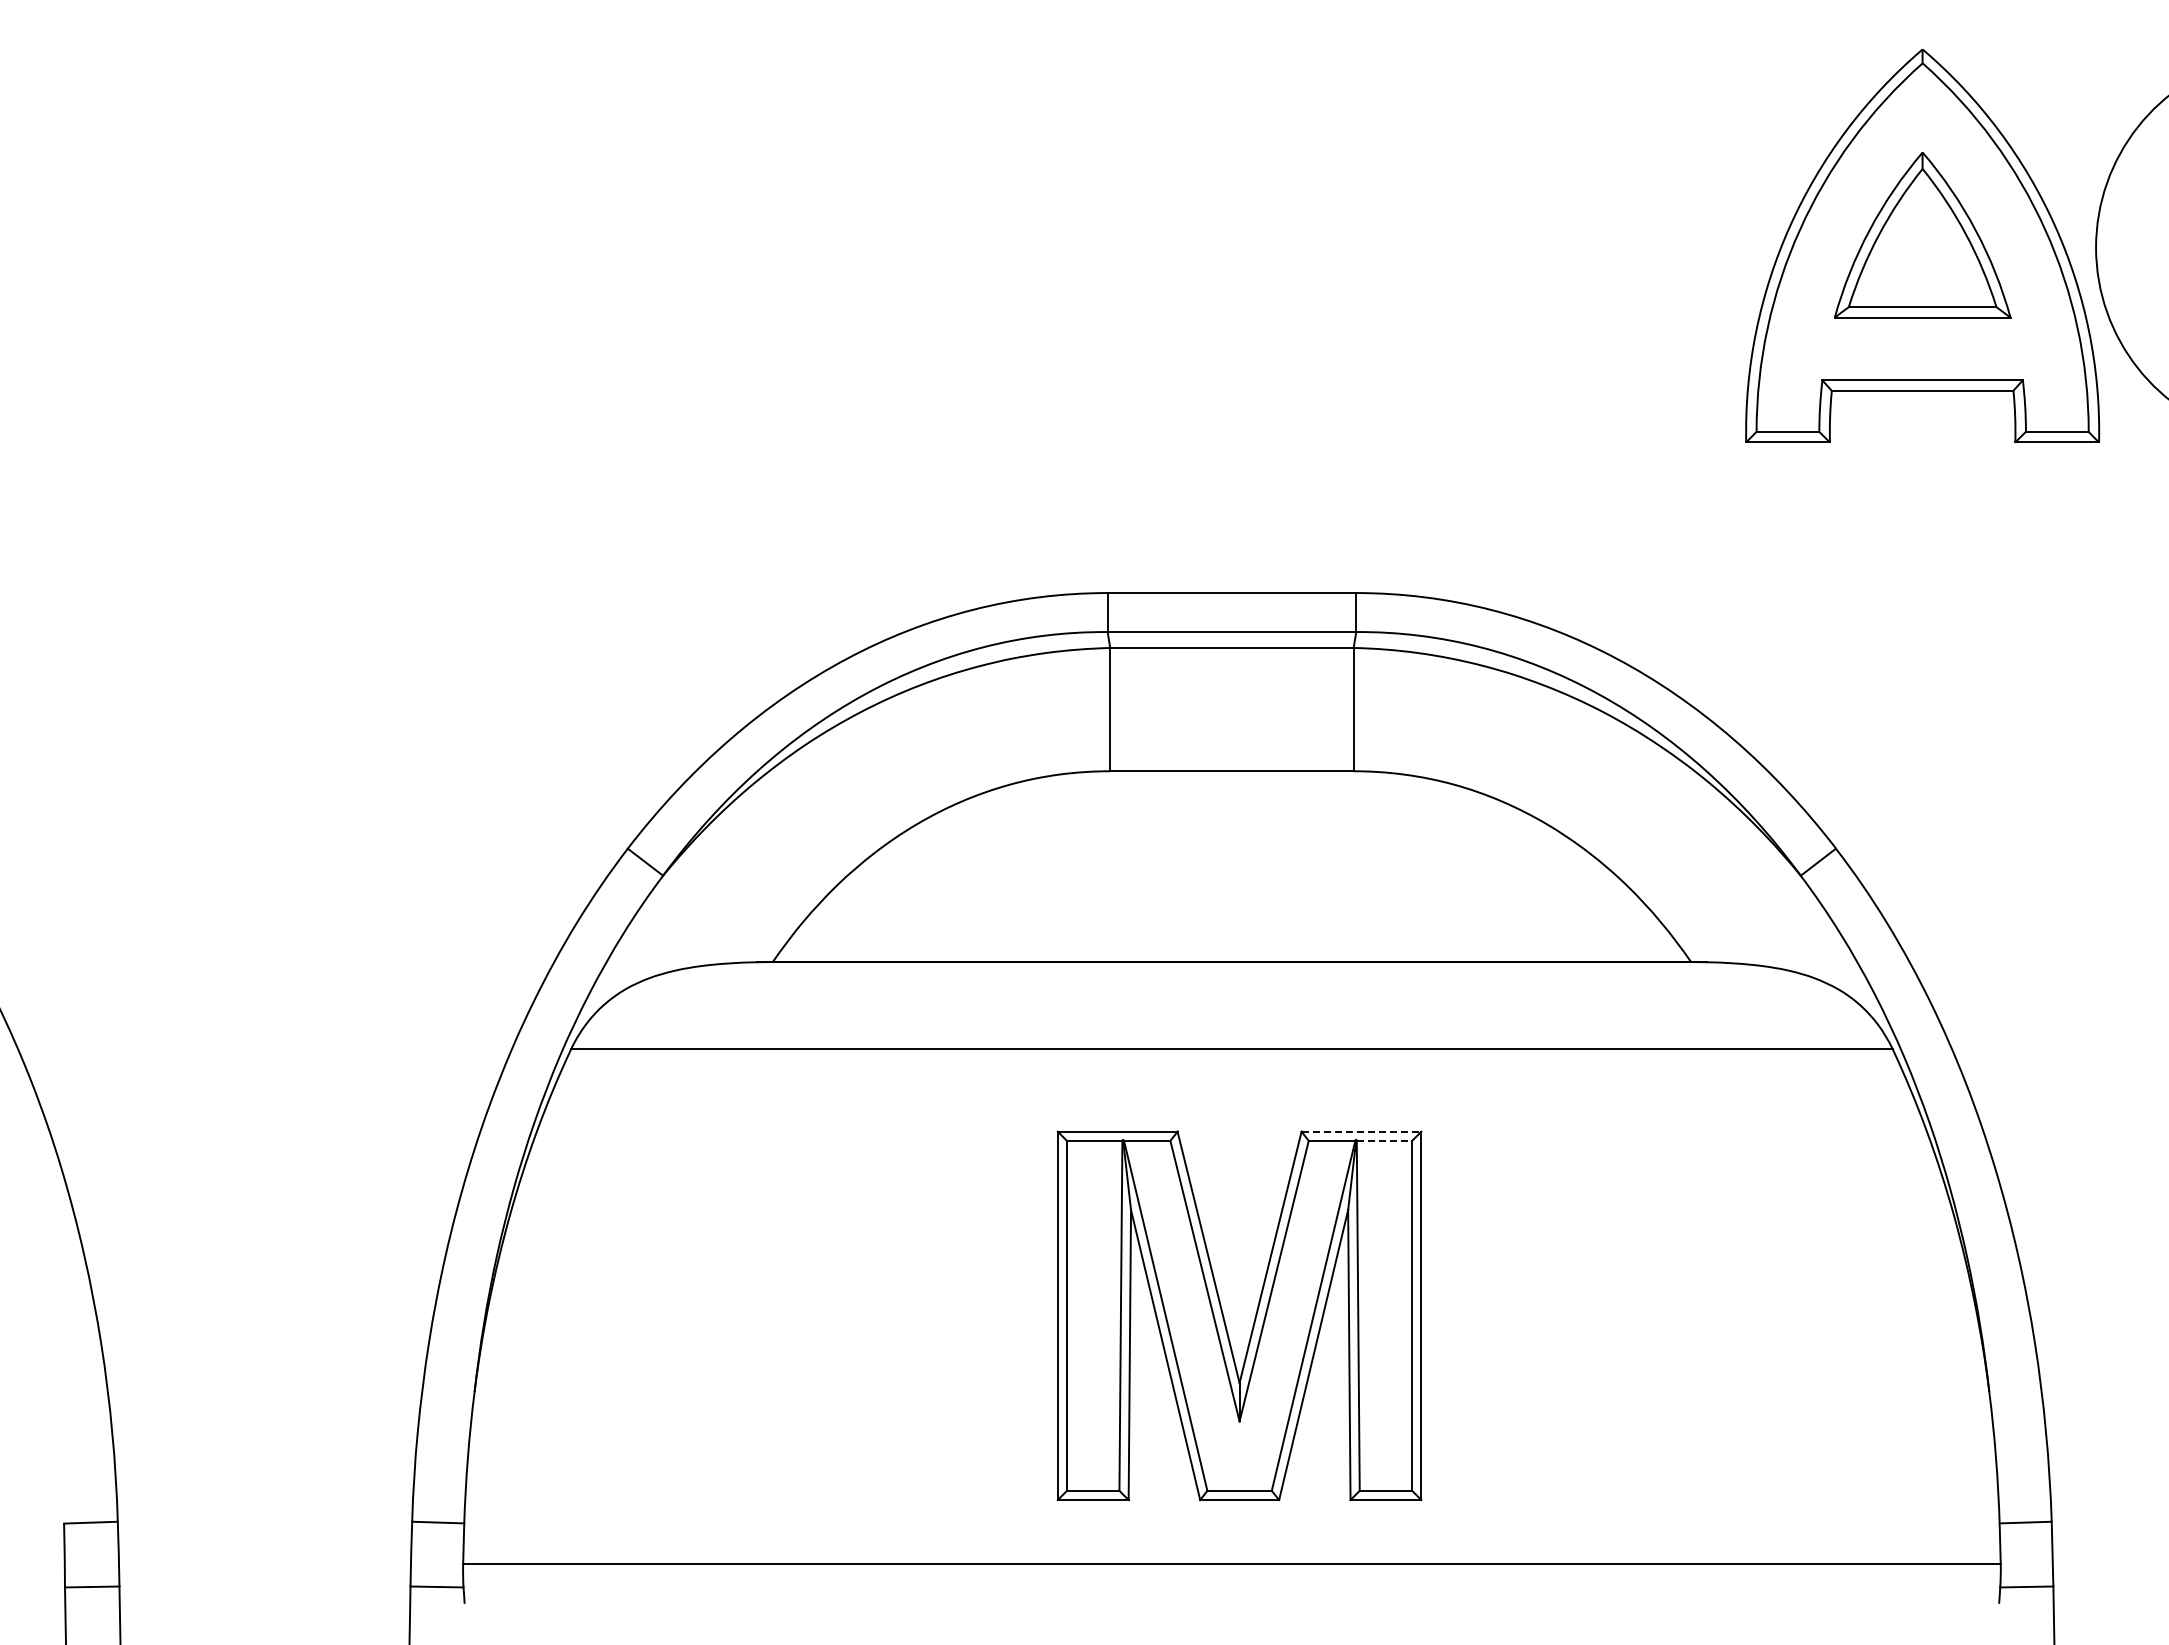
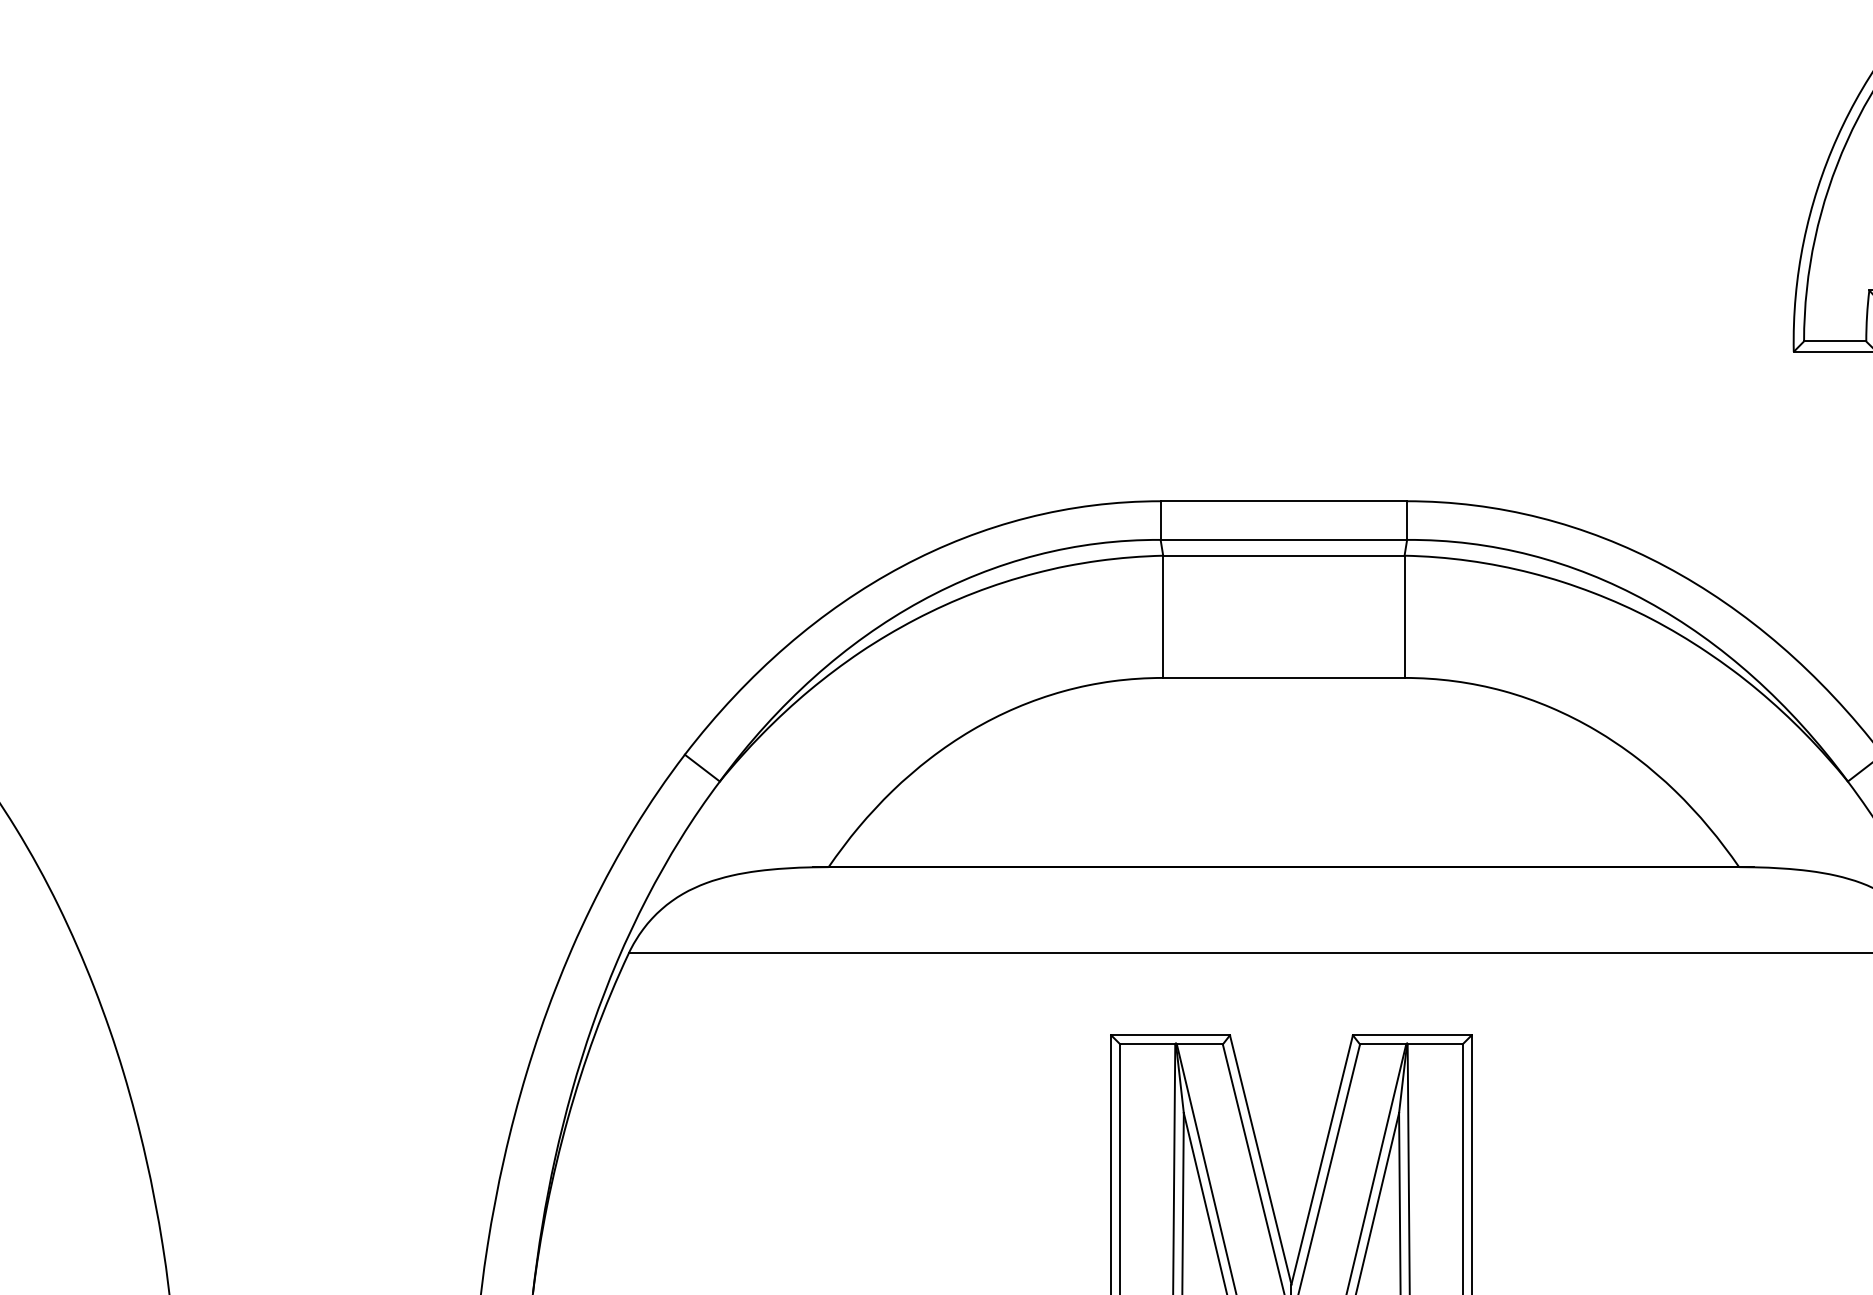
line: (1361, 1131) -> (1412, 1035), dashed -> solid
line: (1384, 1140) -> (1435, 1044), dashed -> solid

